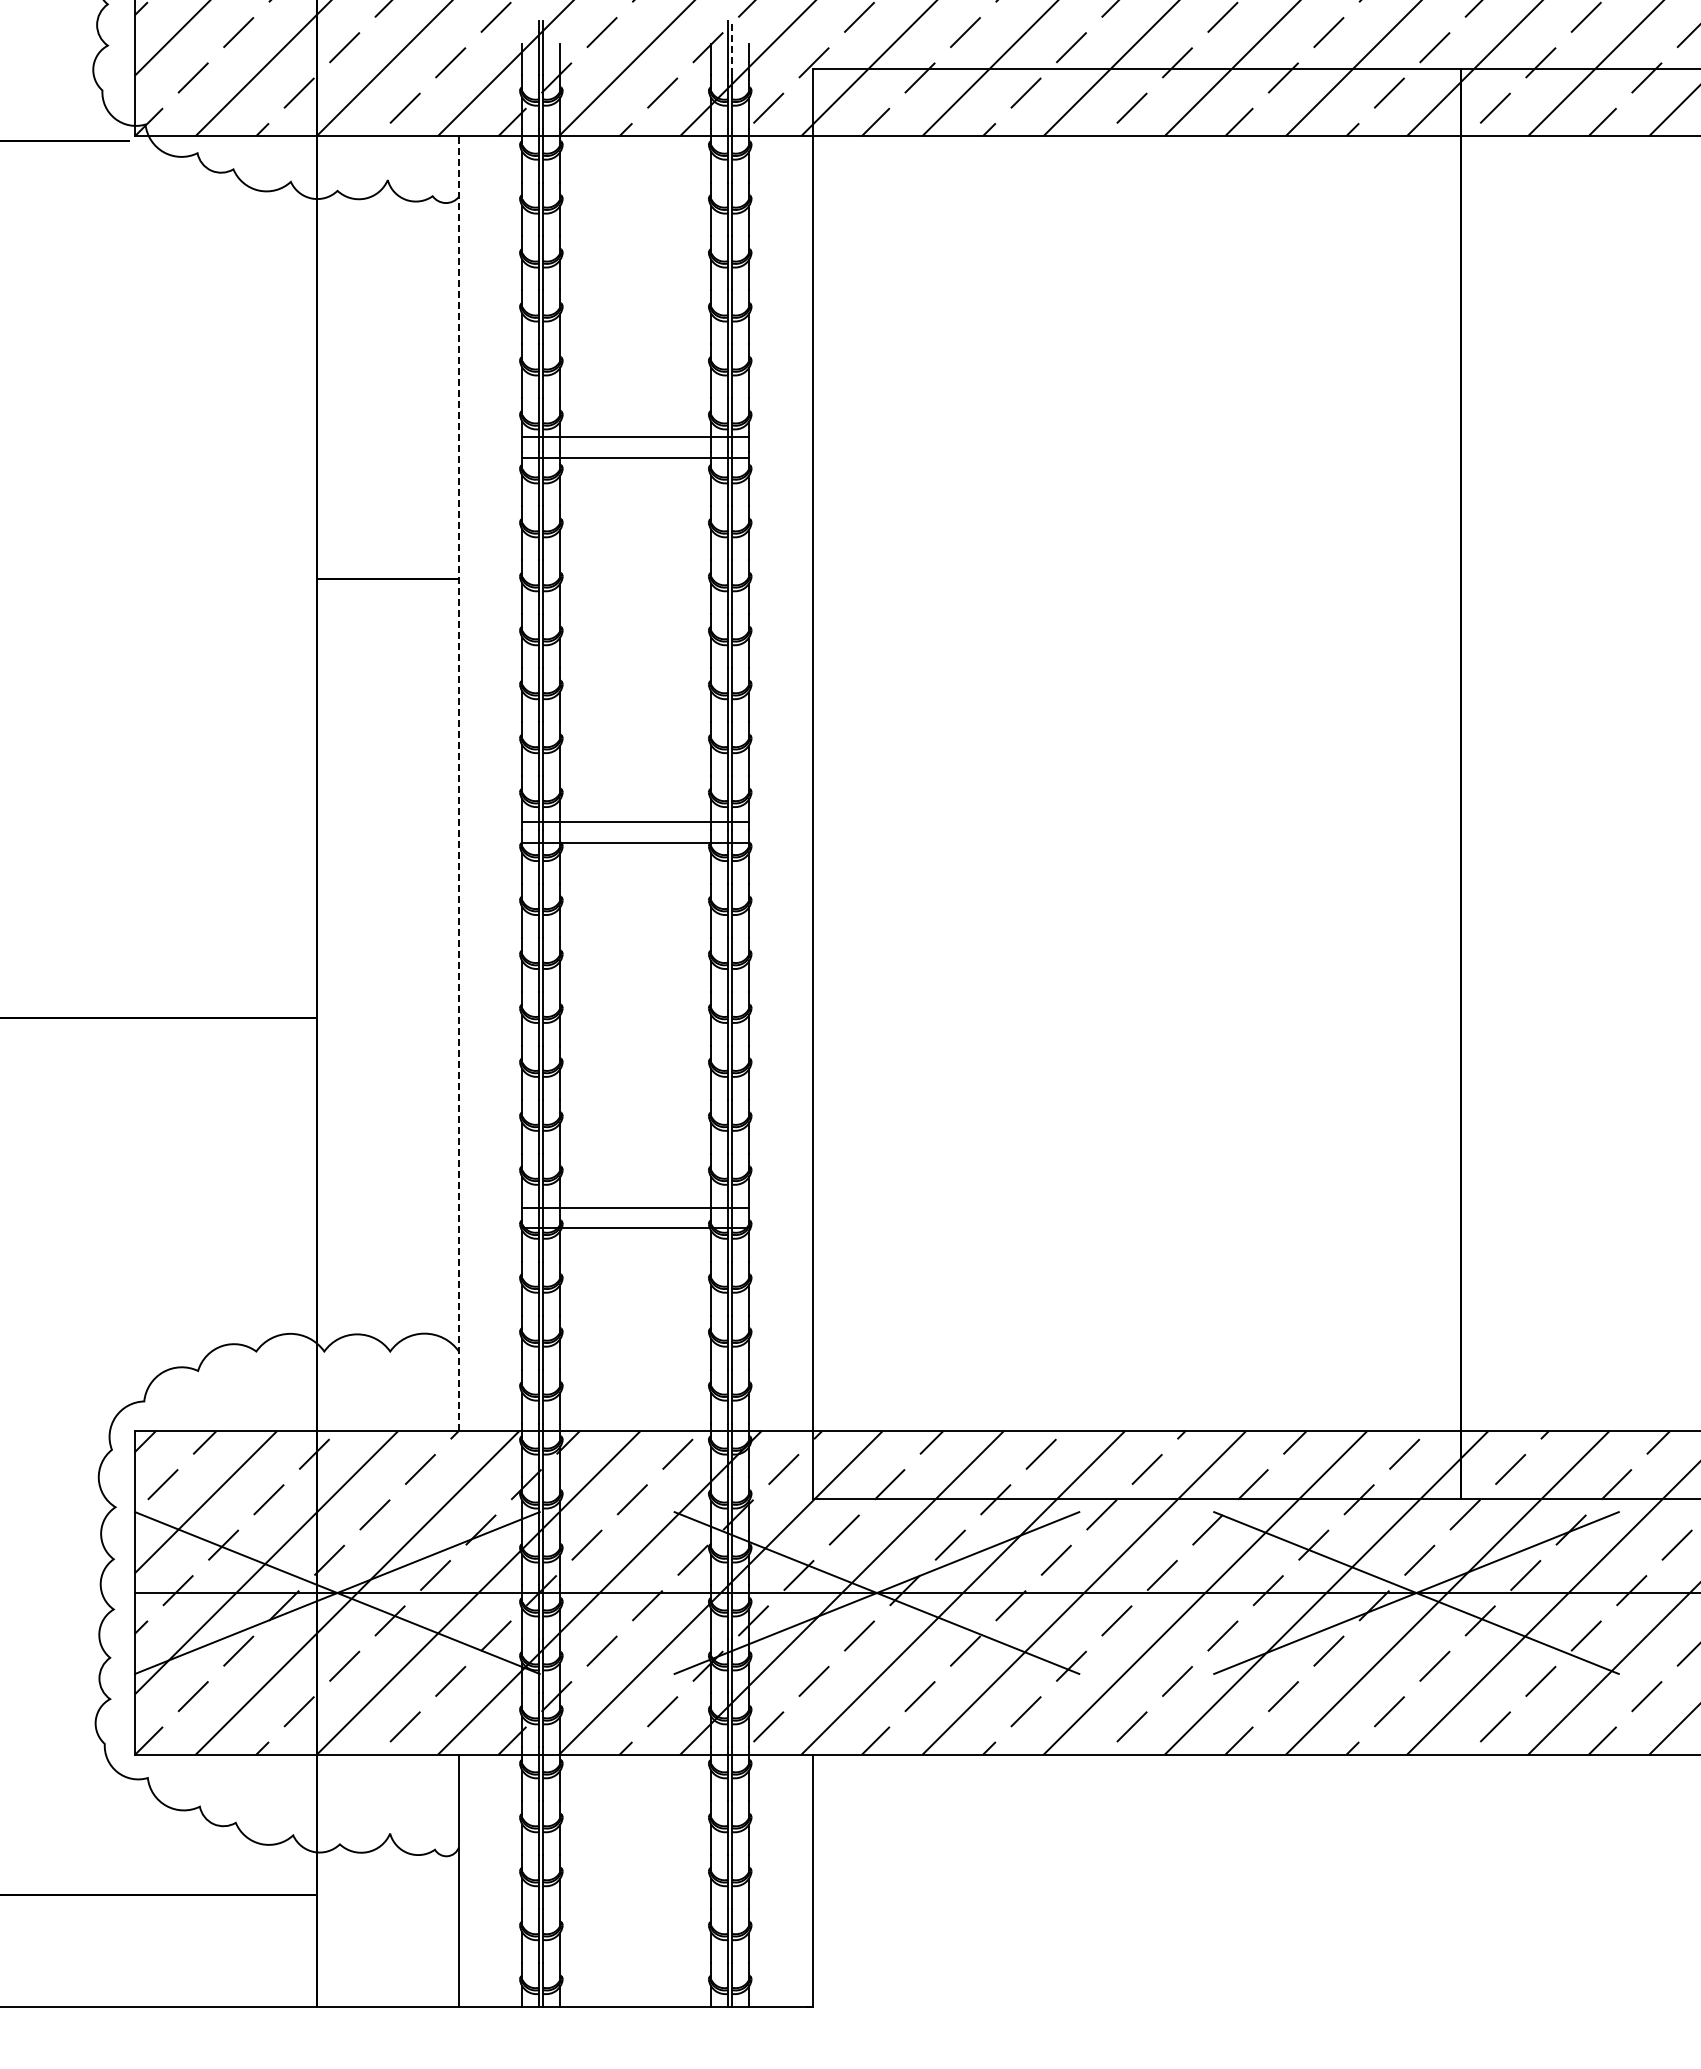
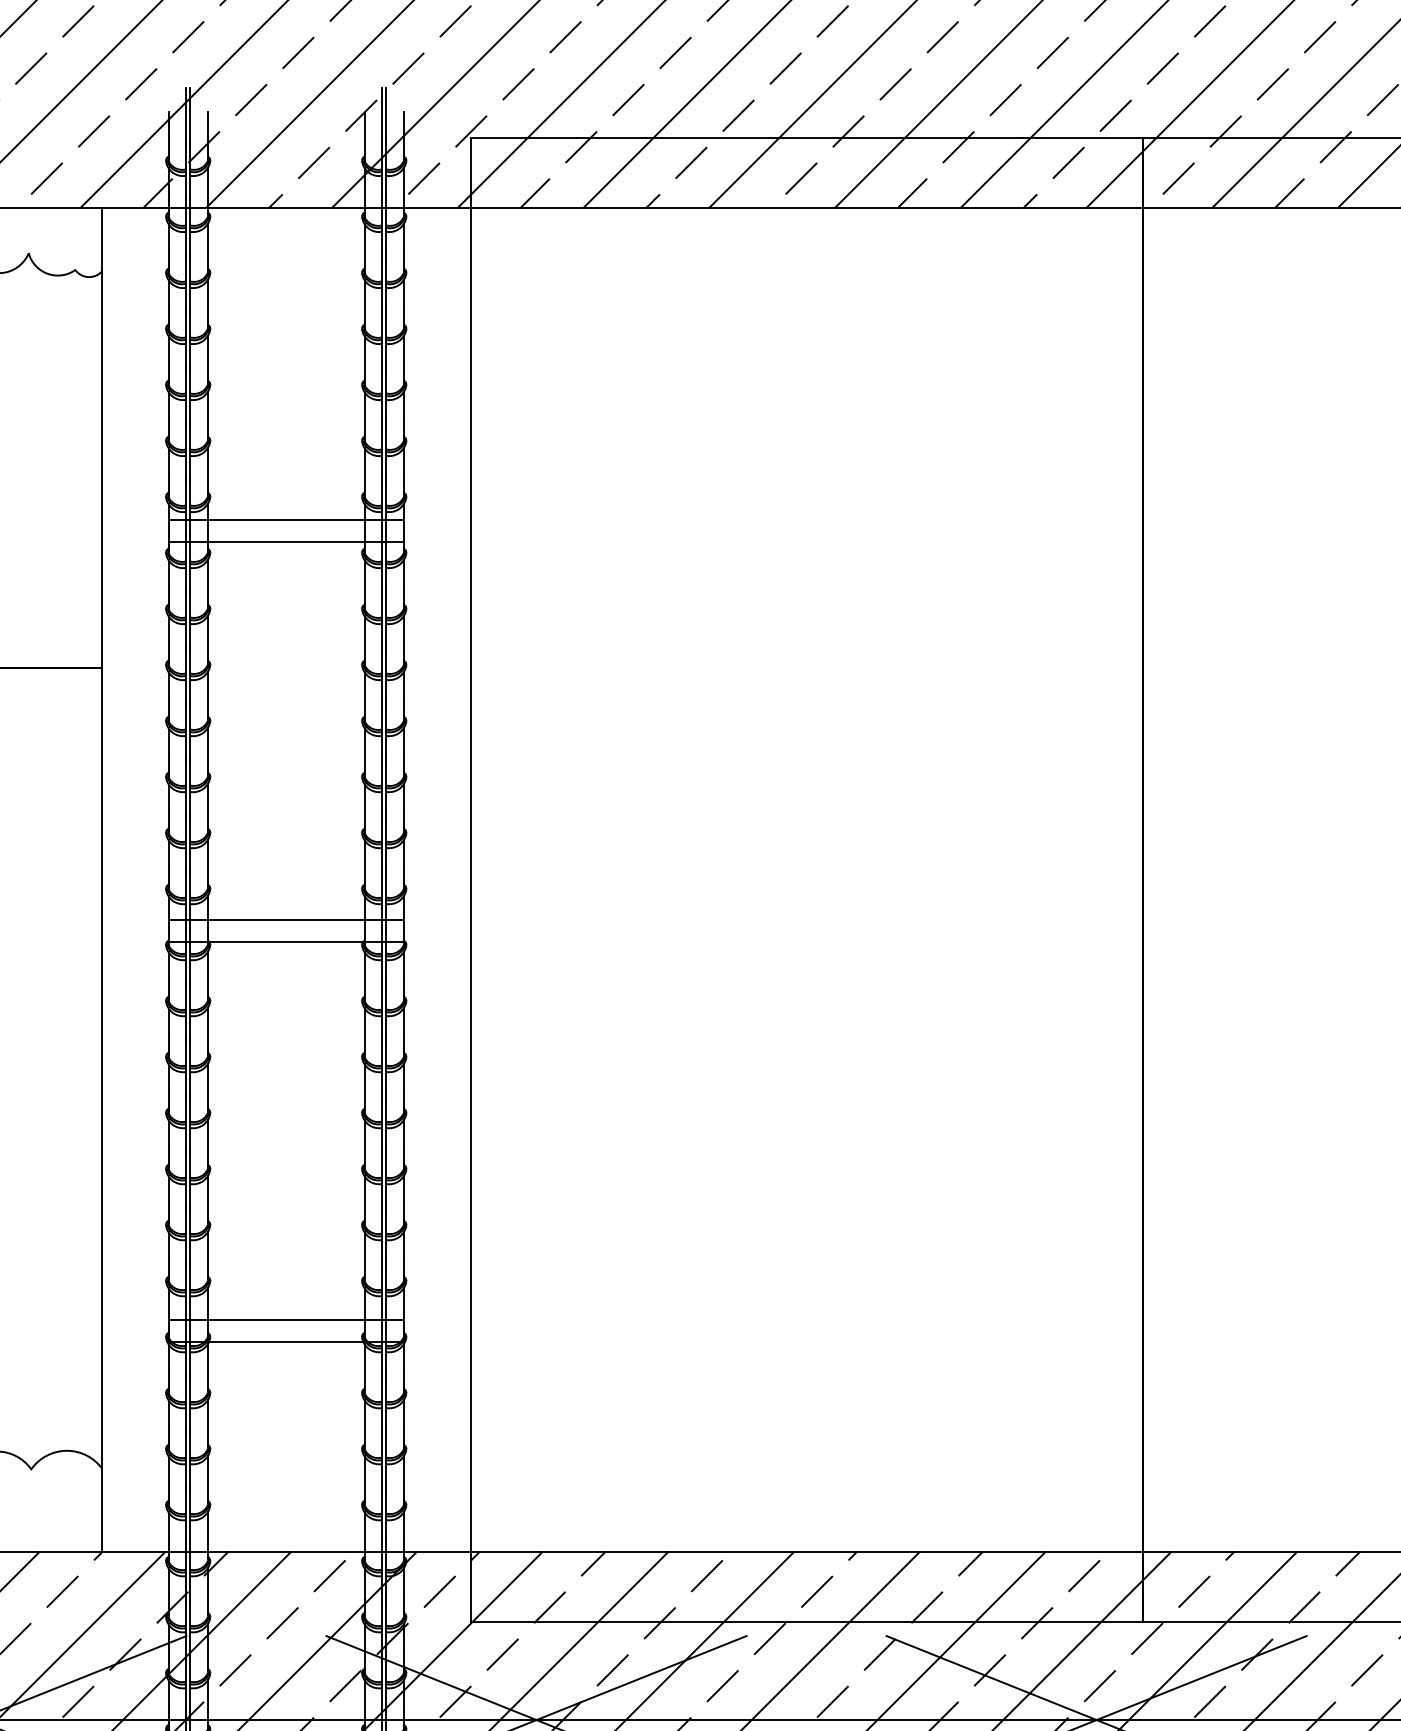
line: (732, 47) -> (386, 115), dashed -> solid
line: (458, 783) -> (102, 879), dashed -> solid

